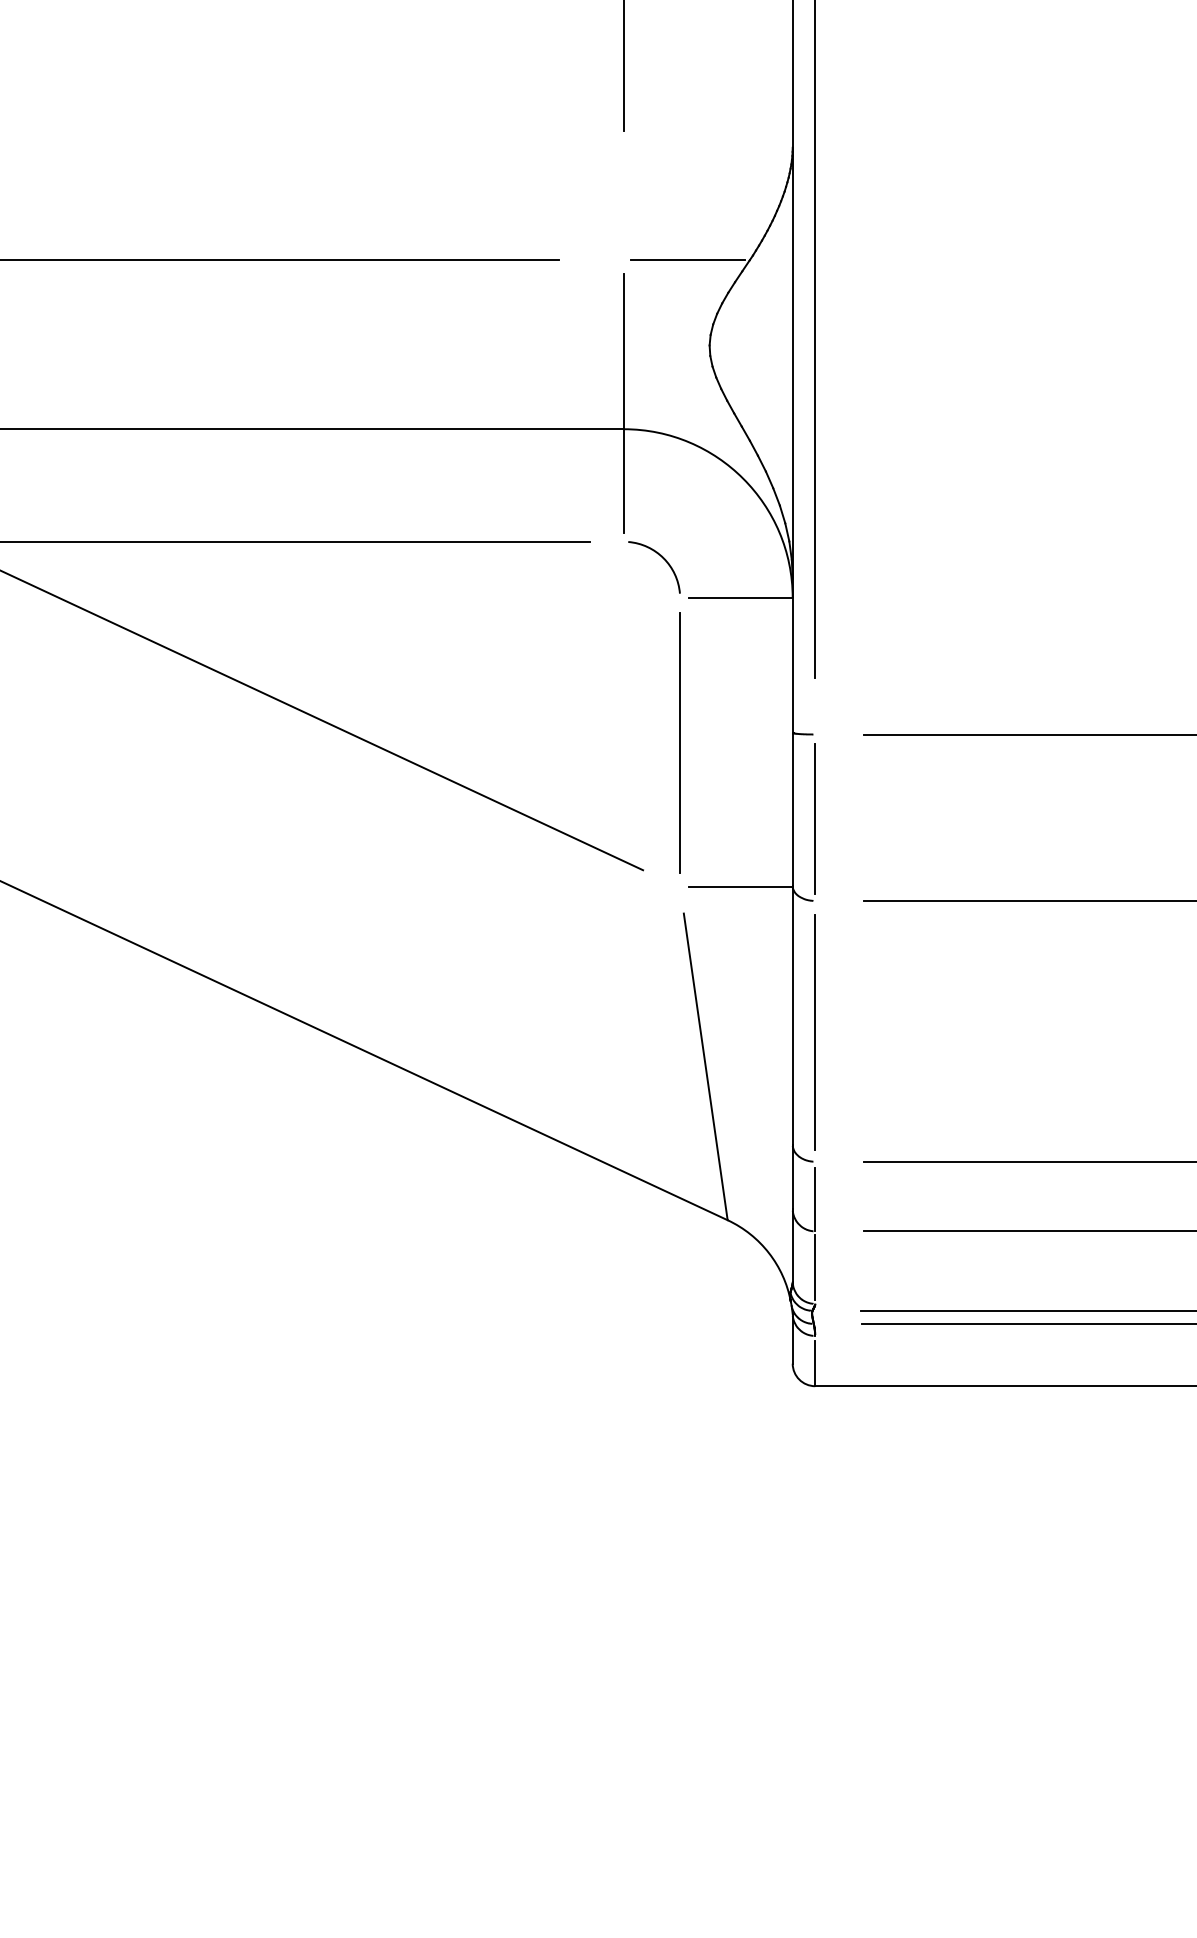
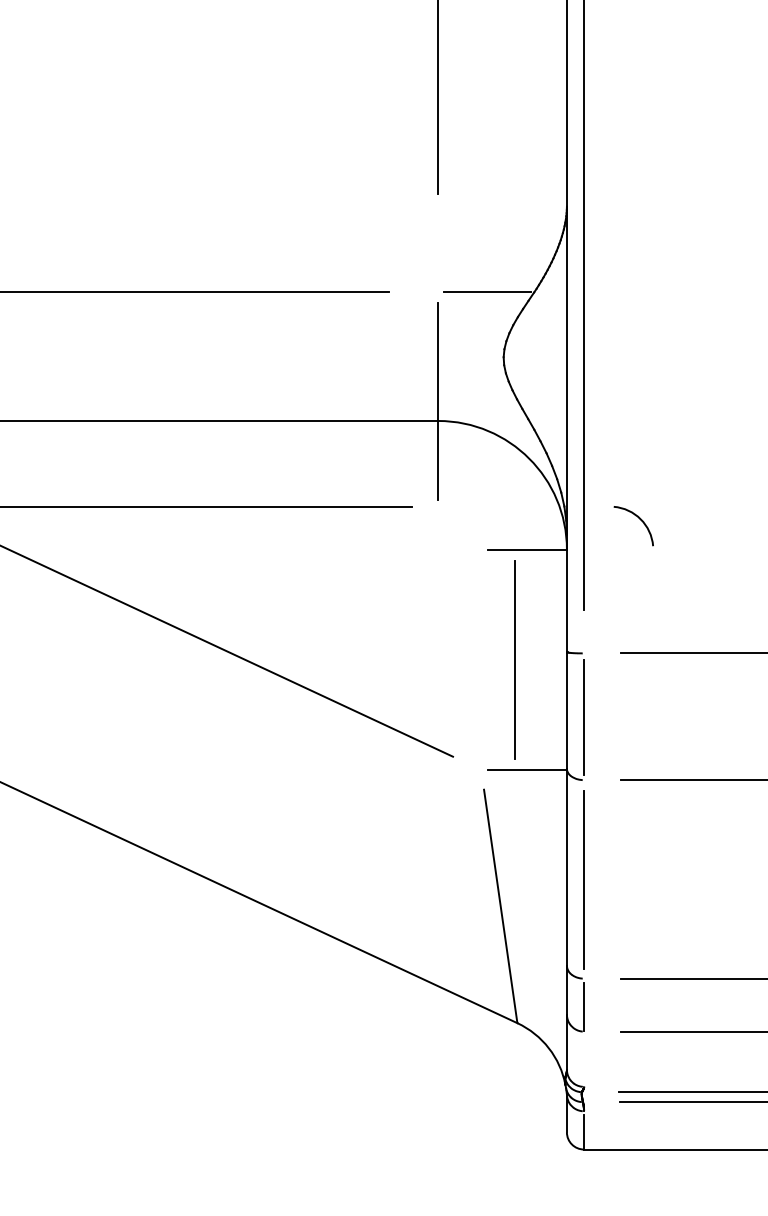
arc: (662, 558) -> (639, 519), moved
line: (679, 742) -> (514, 659), moved
line: (815, 1267) -> (584, 1059), removed

